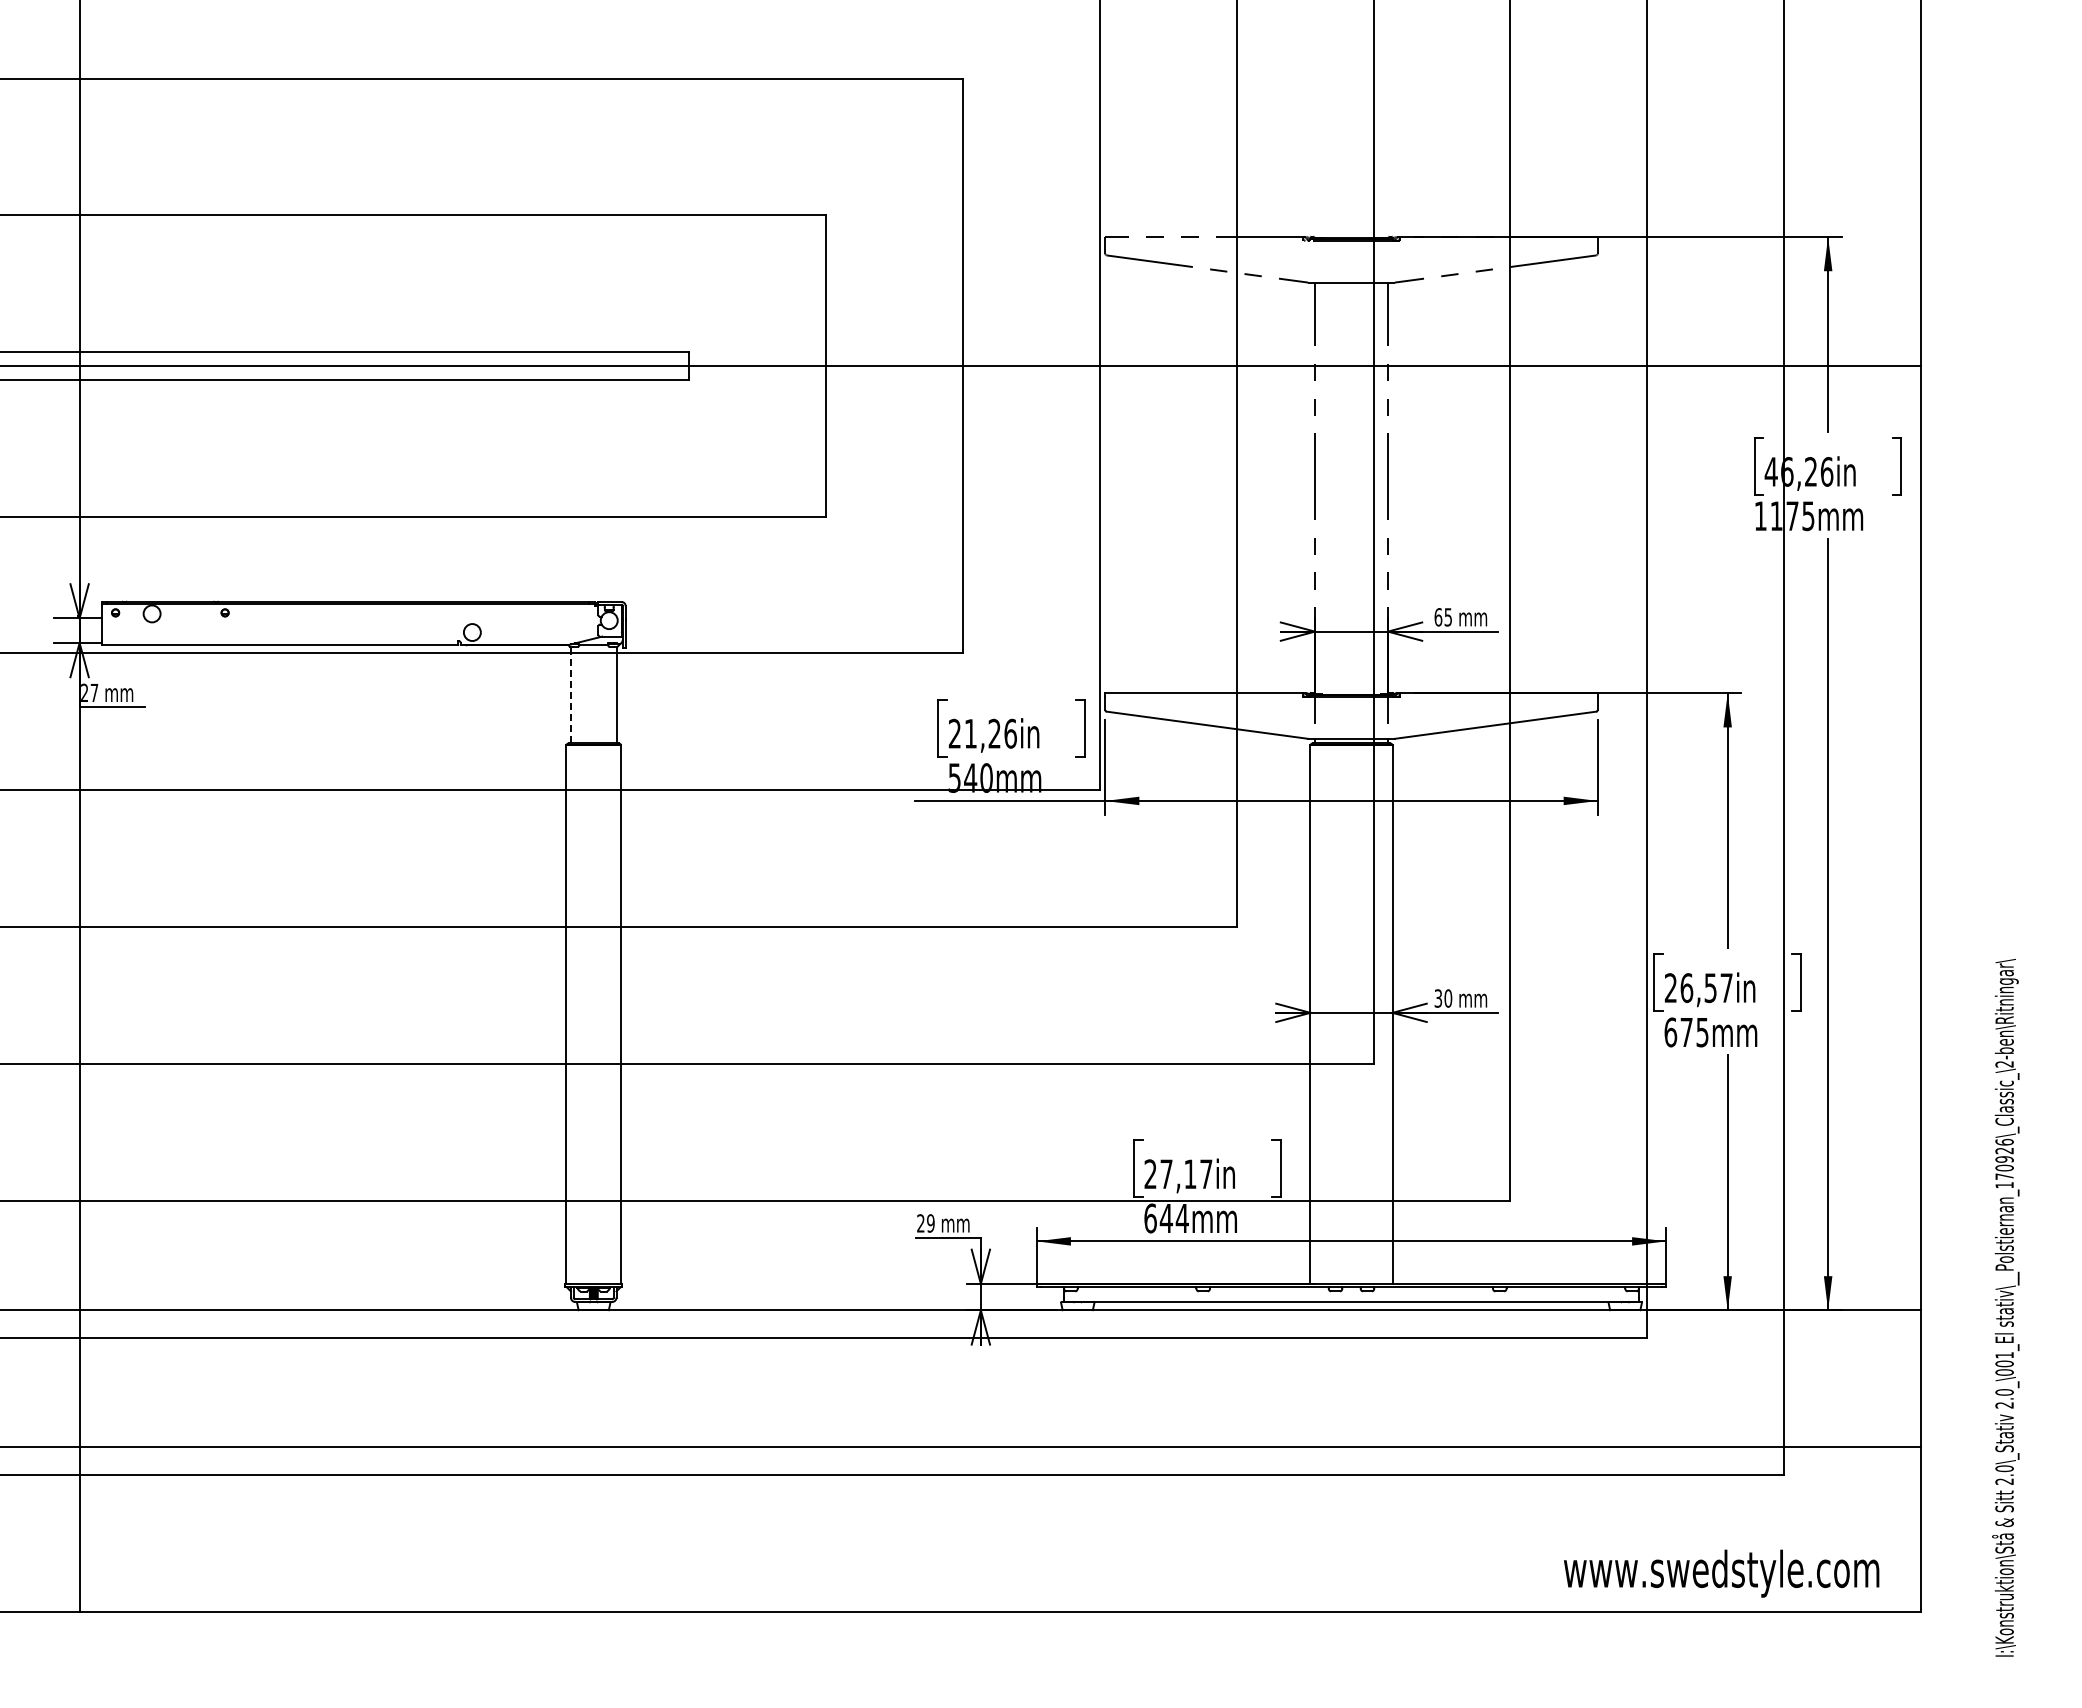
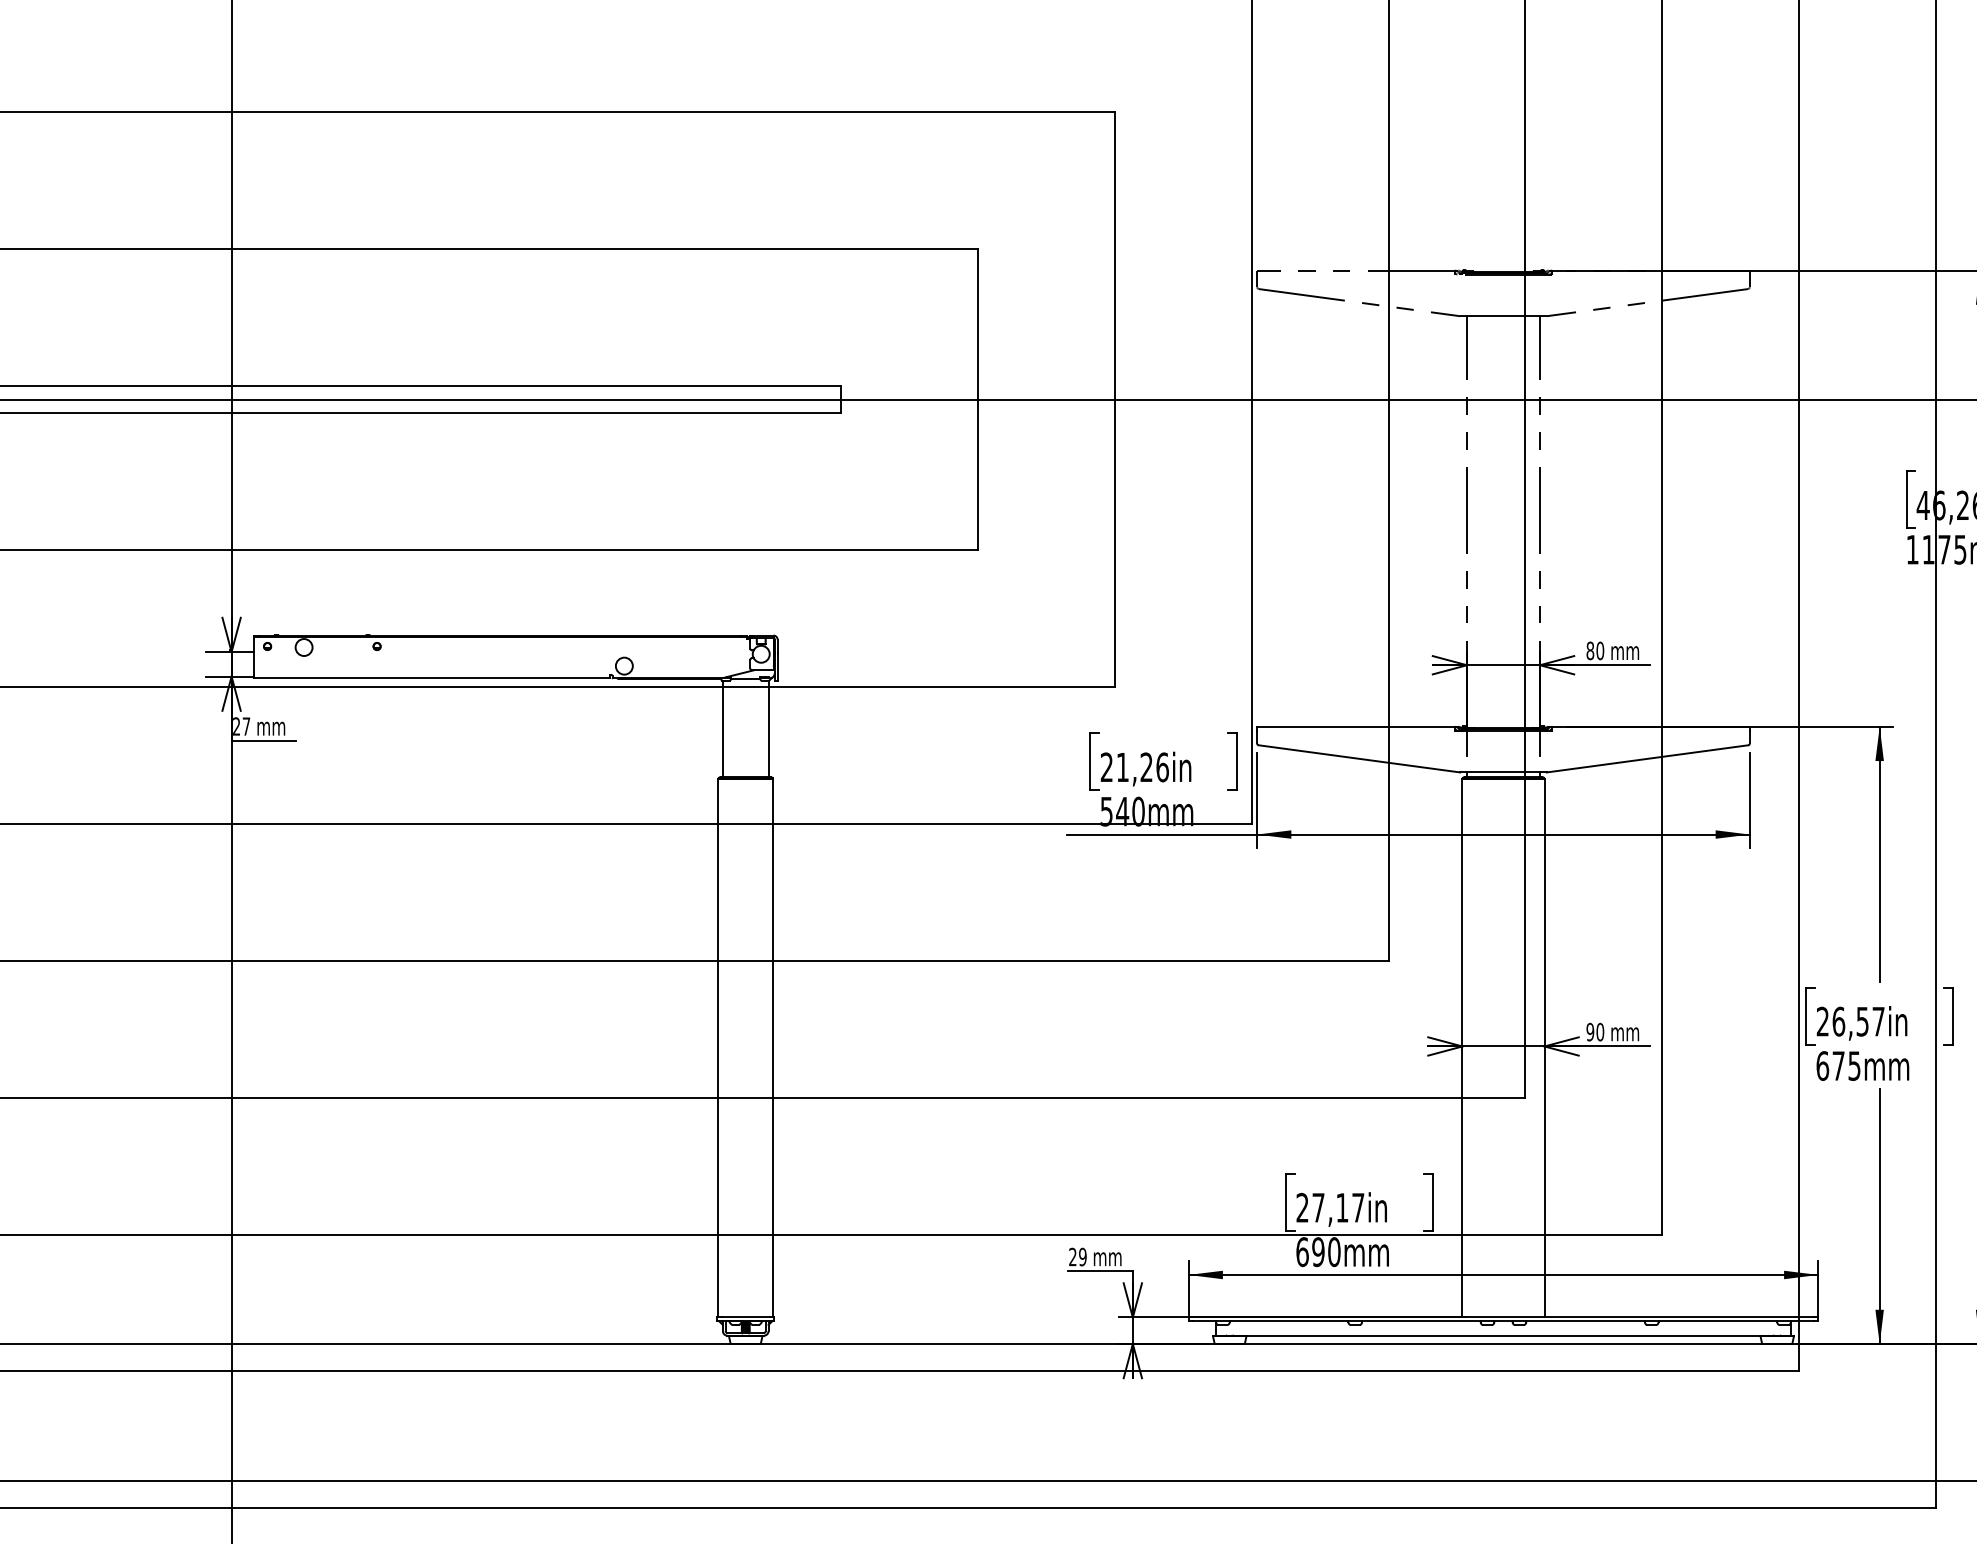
text: (1443, 617) -> (1595, 651), 65 -> 80
line: (570, 694) -> (722, 728), dashed -> solid
text: (1438, 998) -> (1590, 1032), 30 -> 90
text: (1173, 1218) -> (1325, 1252), 644mm -> 690mm

